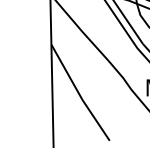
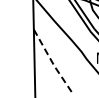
line: (79, 94) -> (52, 62), solid -> dashed

